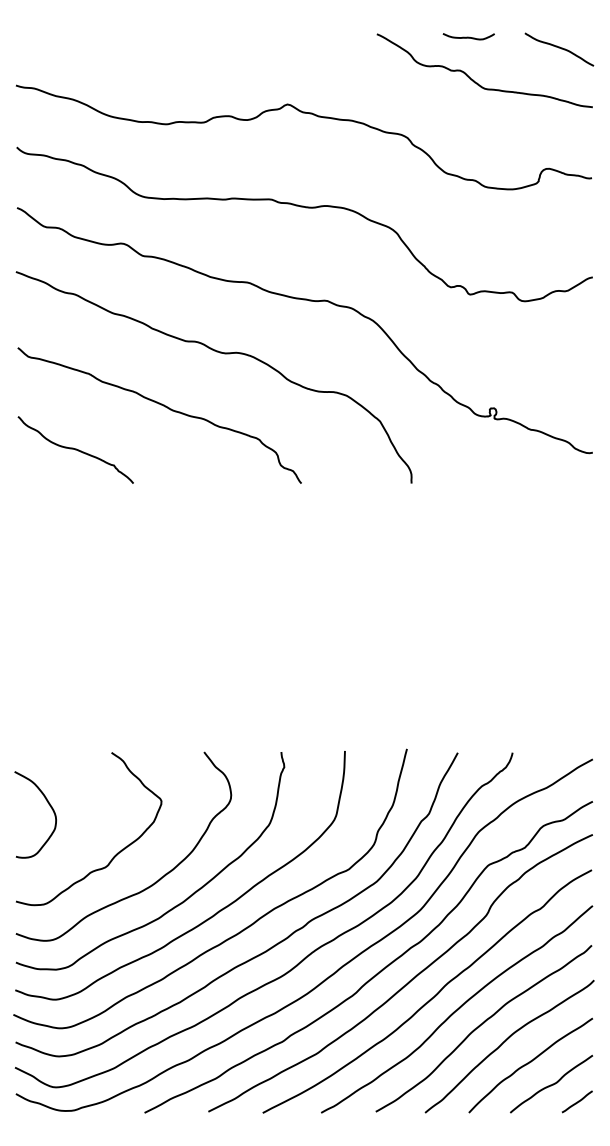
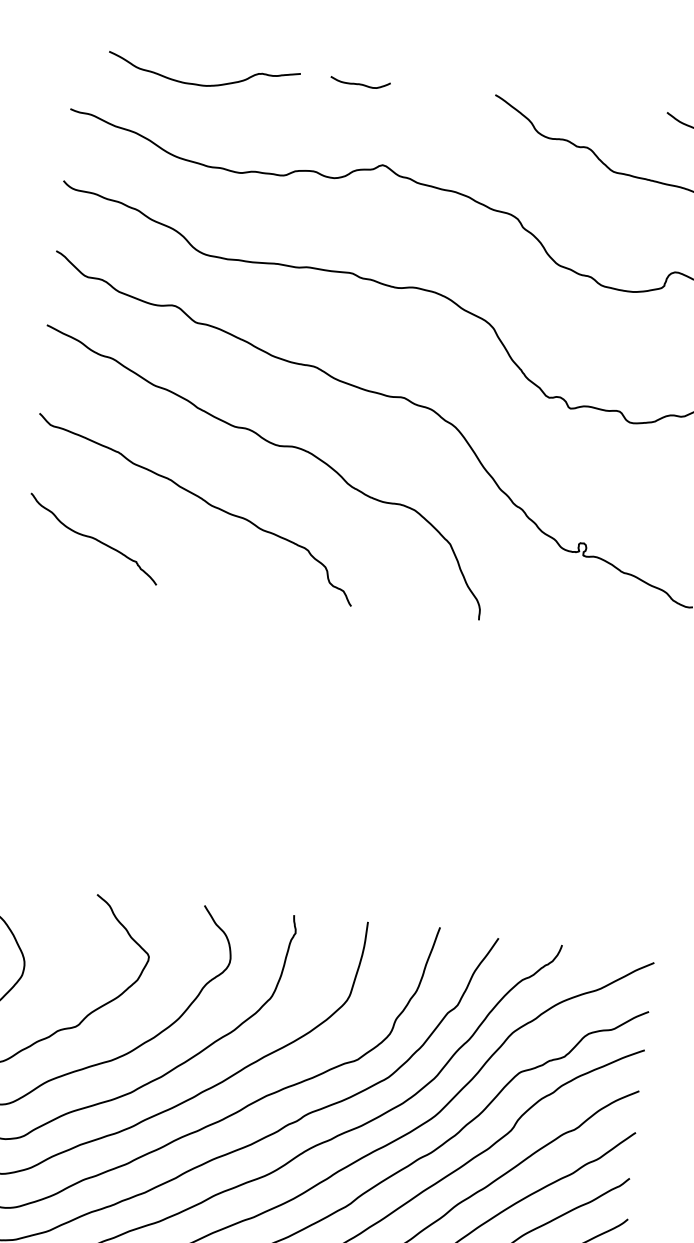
curve: (468, 36) -> (360, 82), moved
curve: (126, 52) -> (202, 84), added

